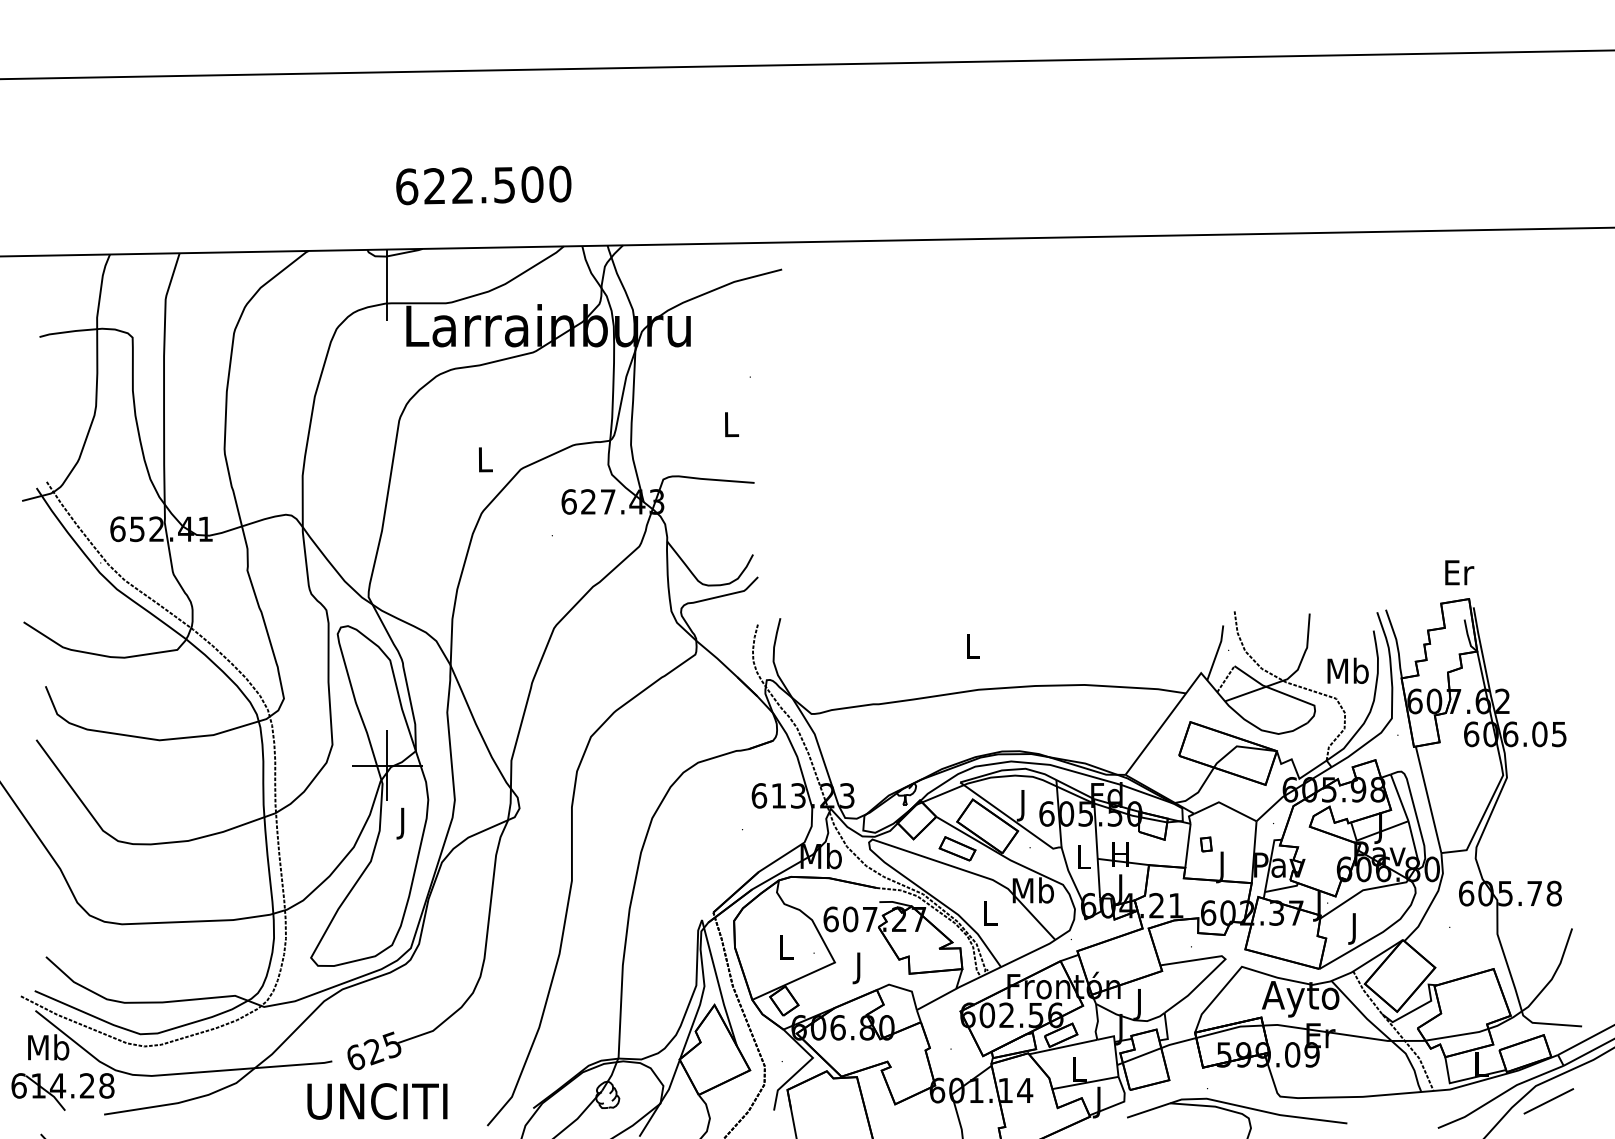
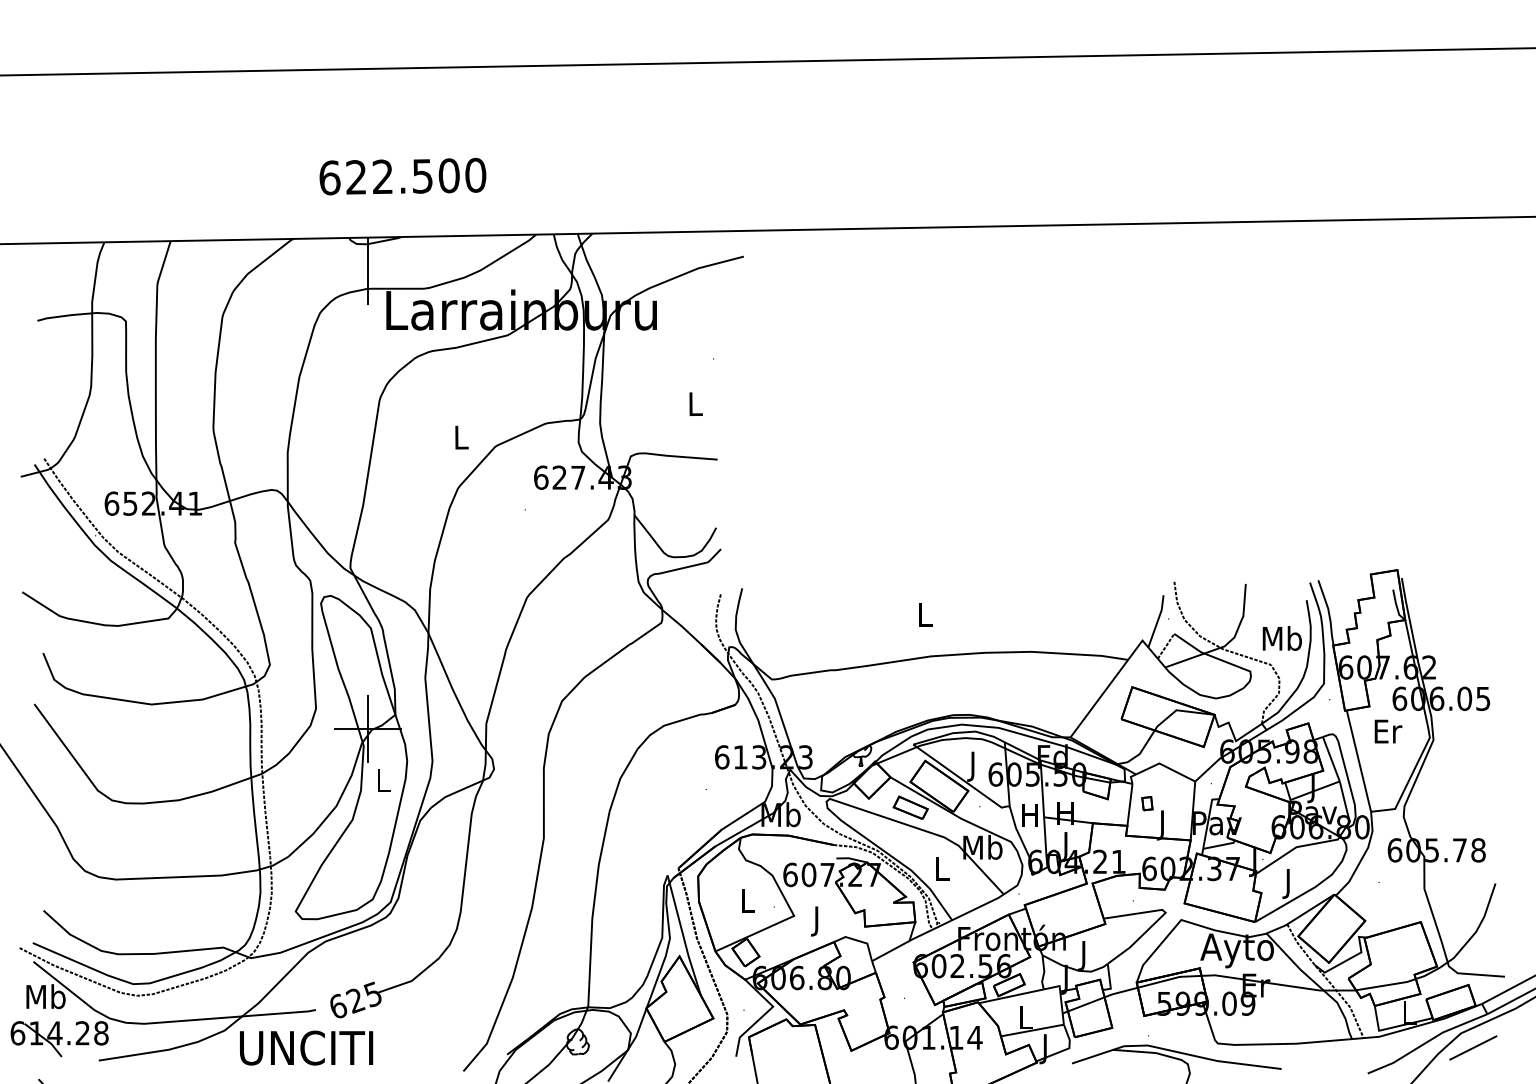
text: (483, 185) -> (402, 176), moved
text: (1459, 572) -> (1388, 731), moved
text: (403, 823) -> (383, 783), J -> L
text: (1083, 856) -> (1030, 815), L -> H
text: (377, 1101) -> (306, 1048), moved

